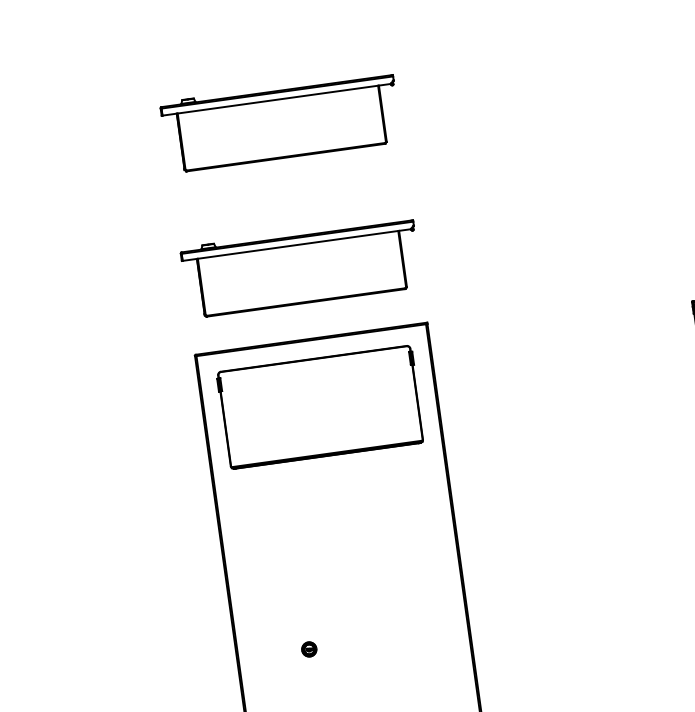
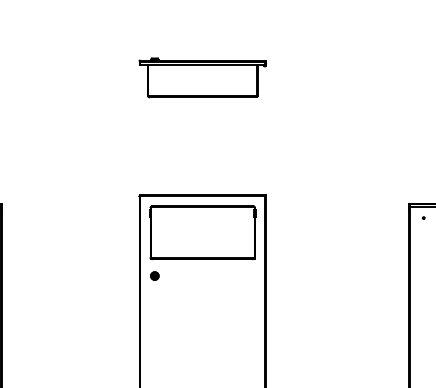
part: (300, 267) -> (202, 156), removed
part: (308, 648) -> (154, 275), moved

